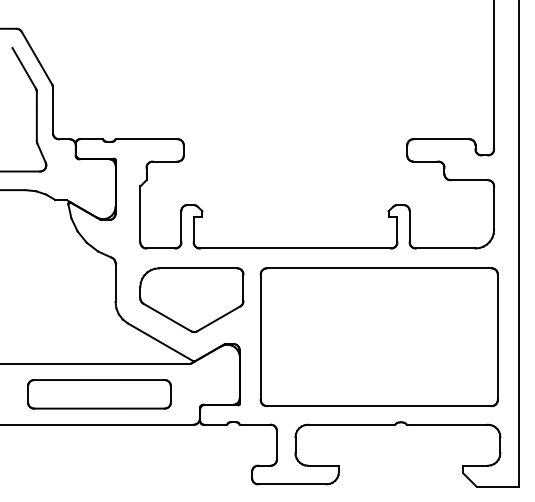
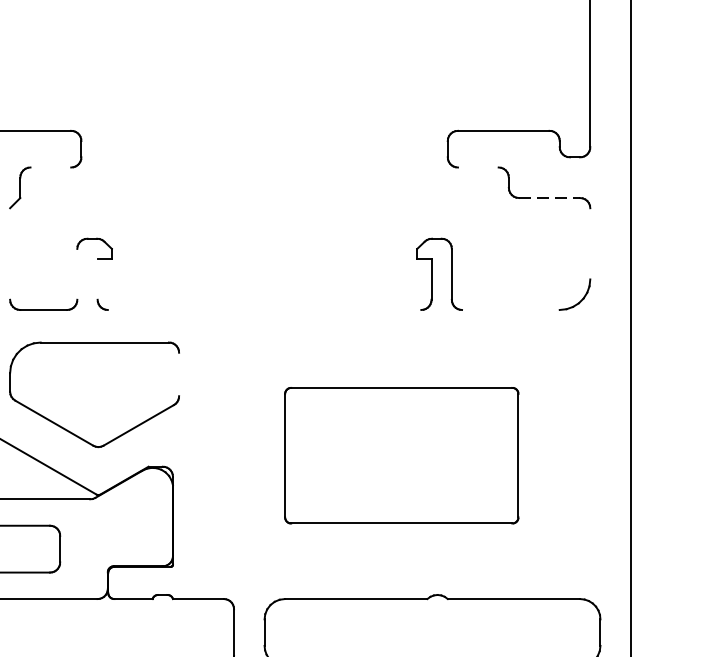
line: (164, 161) -> (49, 167), removed
line: (425, 161) -> (477, 167), removed
line: (469, 180) -> (549, 198), solid -> dashed
line: (494, 207) -> (590, 242), removed
line: (140, 214) -> (10, 254), removed
line: (181, 226) -> (77, 273), removed
line: (193, 229) -> (97, 278), removed
line: (295, 248) -> (264, 310), removed
line: (445, 248) -> (510, 310), removed
line: (243, 287) -> (179, 373), removed
part: (378, 337) -> (400, 455), size x0.6

